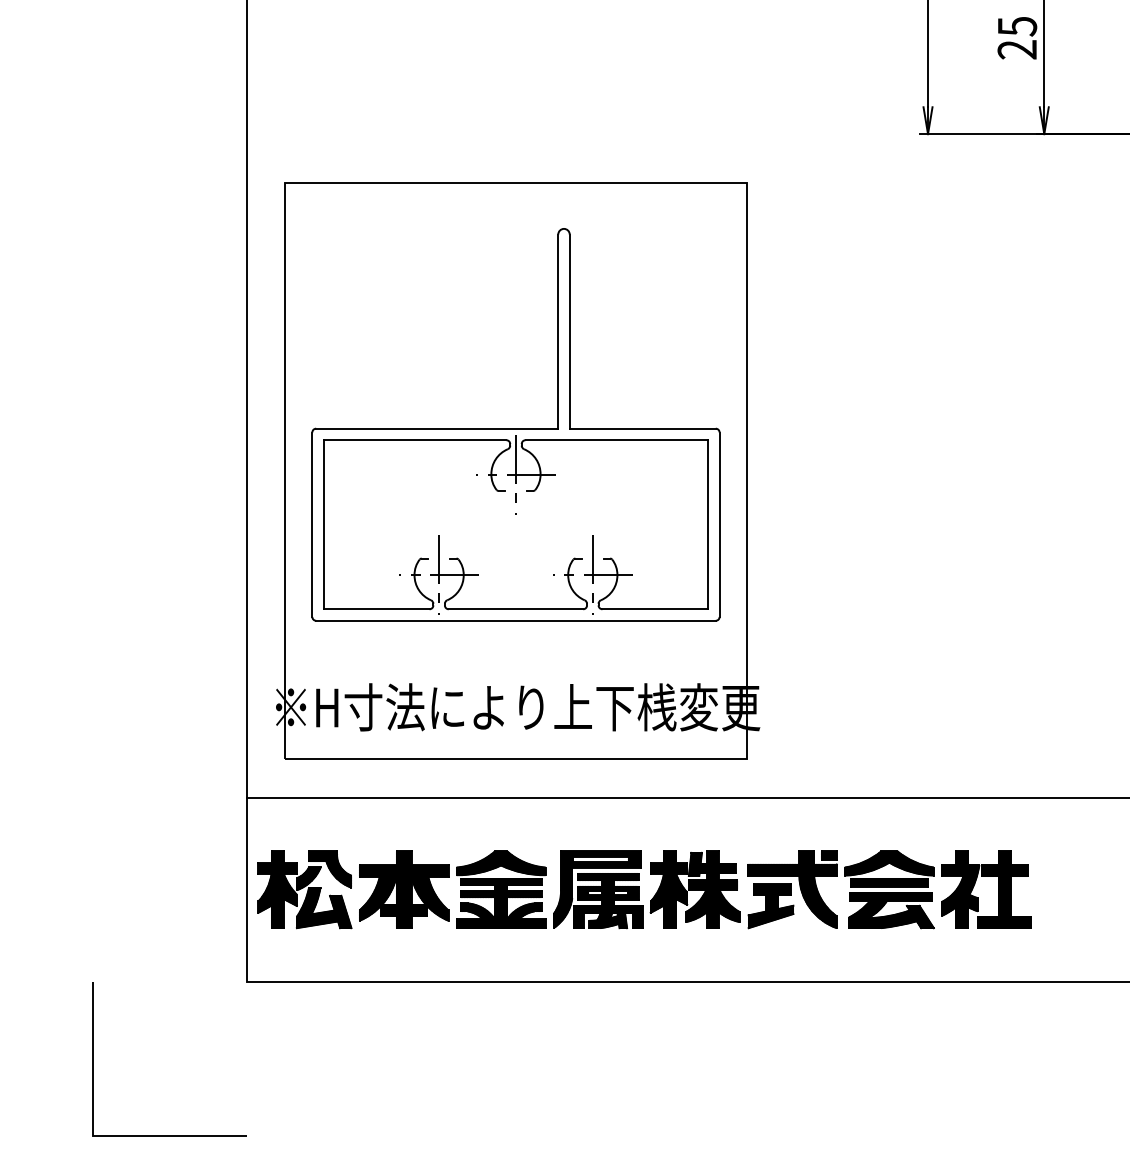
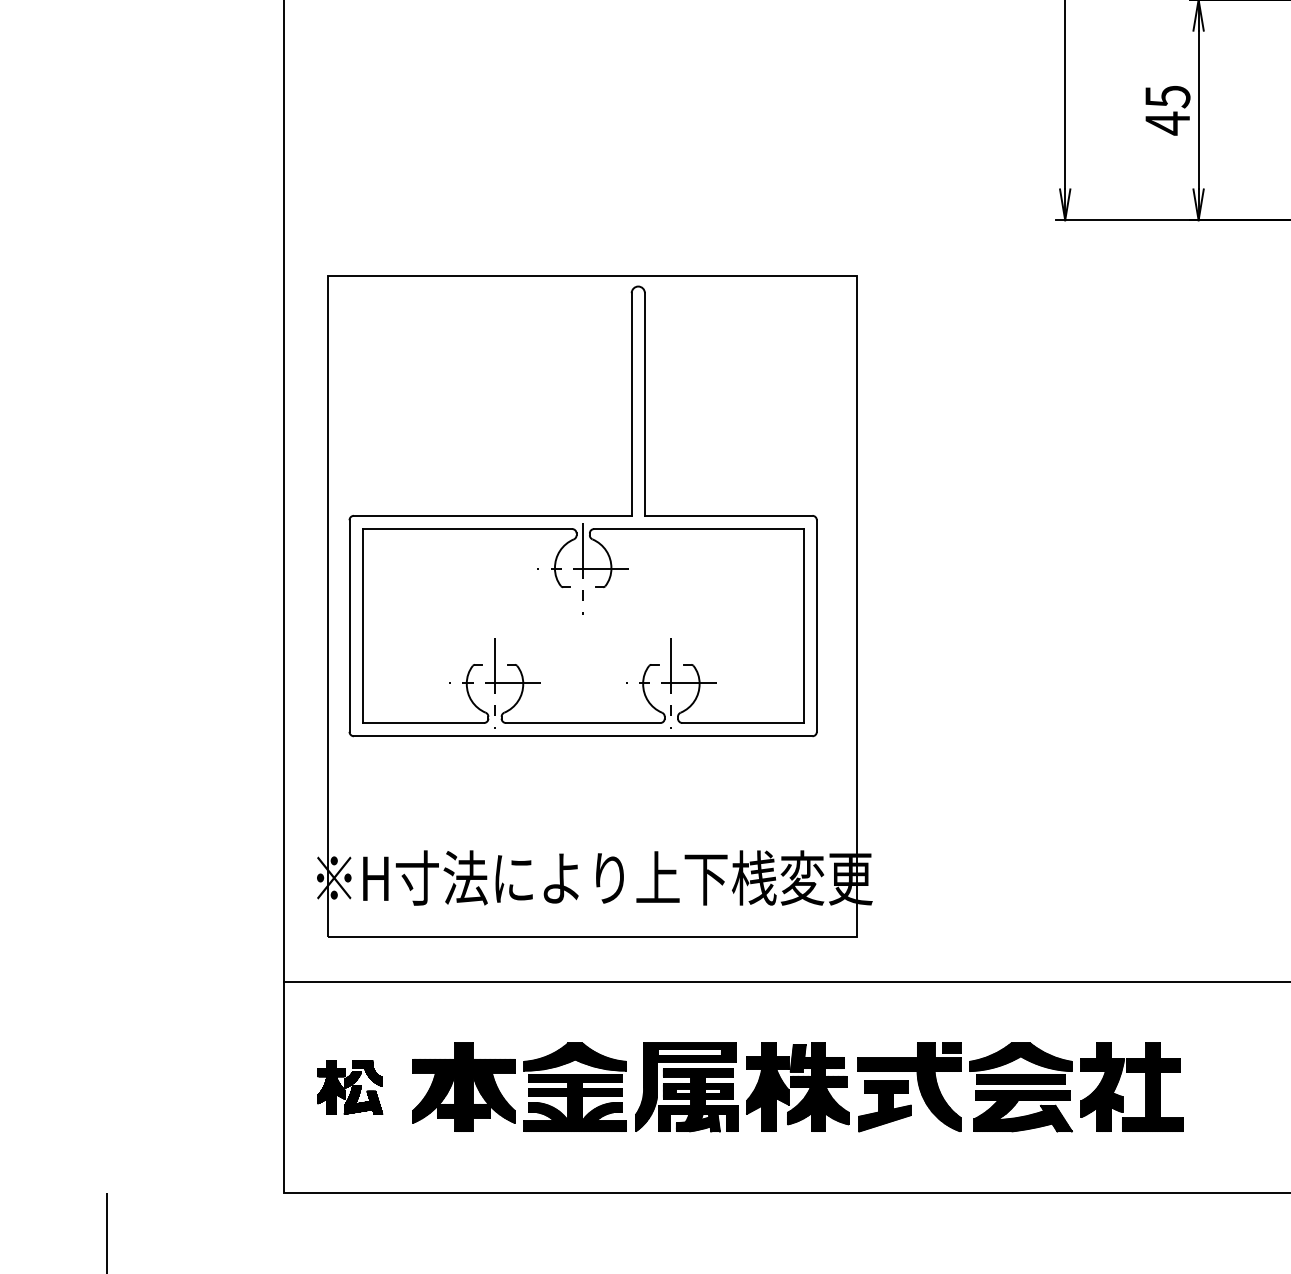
text: (1016, 49) -> (1166, 123), 25 -> 45
part: (515, 424) -> (582, 511), moved
part: (304, 889) -> (349, 1087), size x0.6

